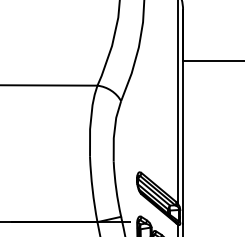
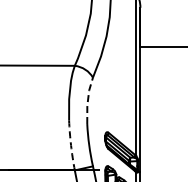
line: (115, 130) -> (88, 100), solid -> dashed
arc: (93, 189) -> (71, 145), solid -> dashed

